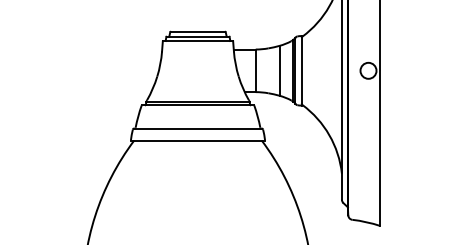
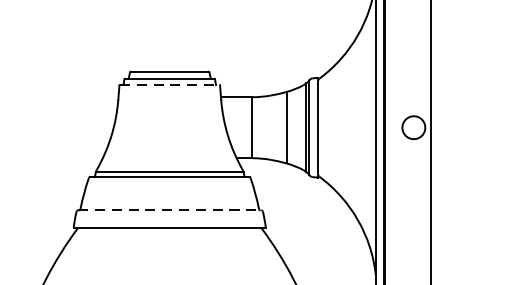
line: (198, 41) -> (170, 85), solid -> dashed
line: (197, 128) -> (169, 210), solid -> dashed

